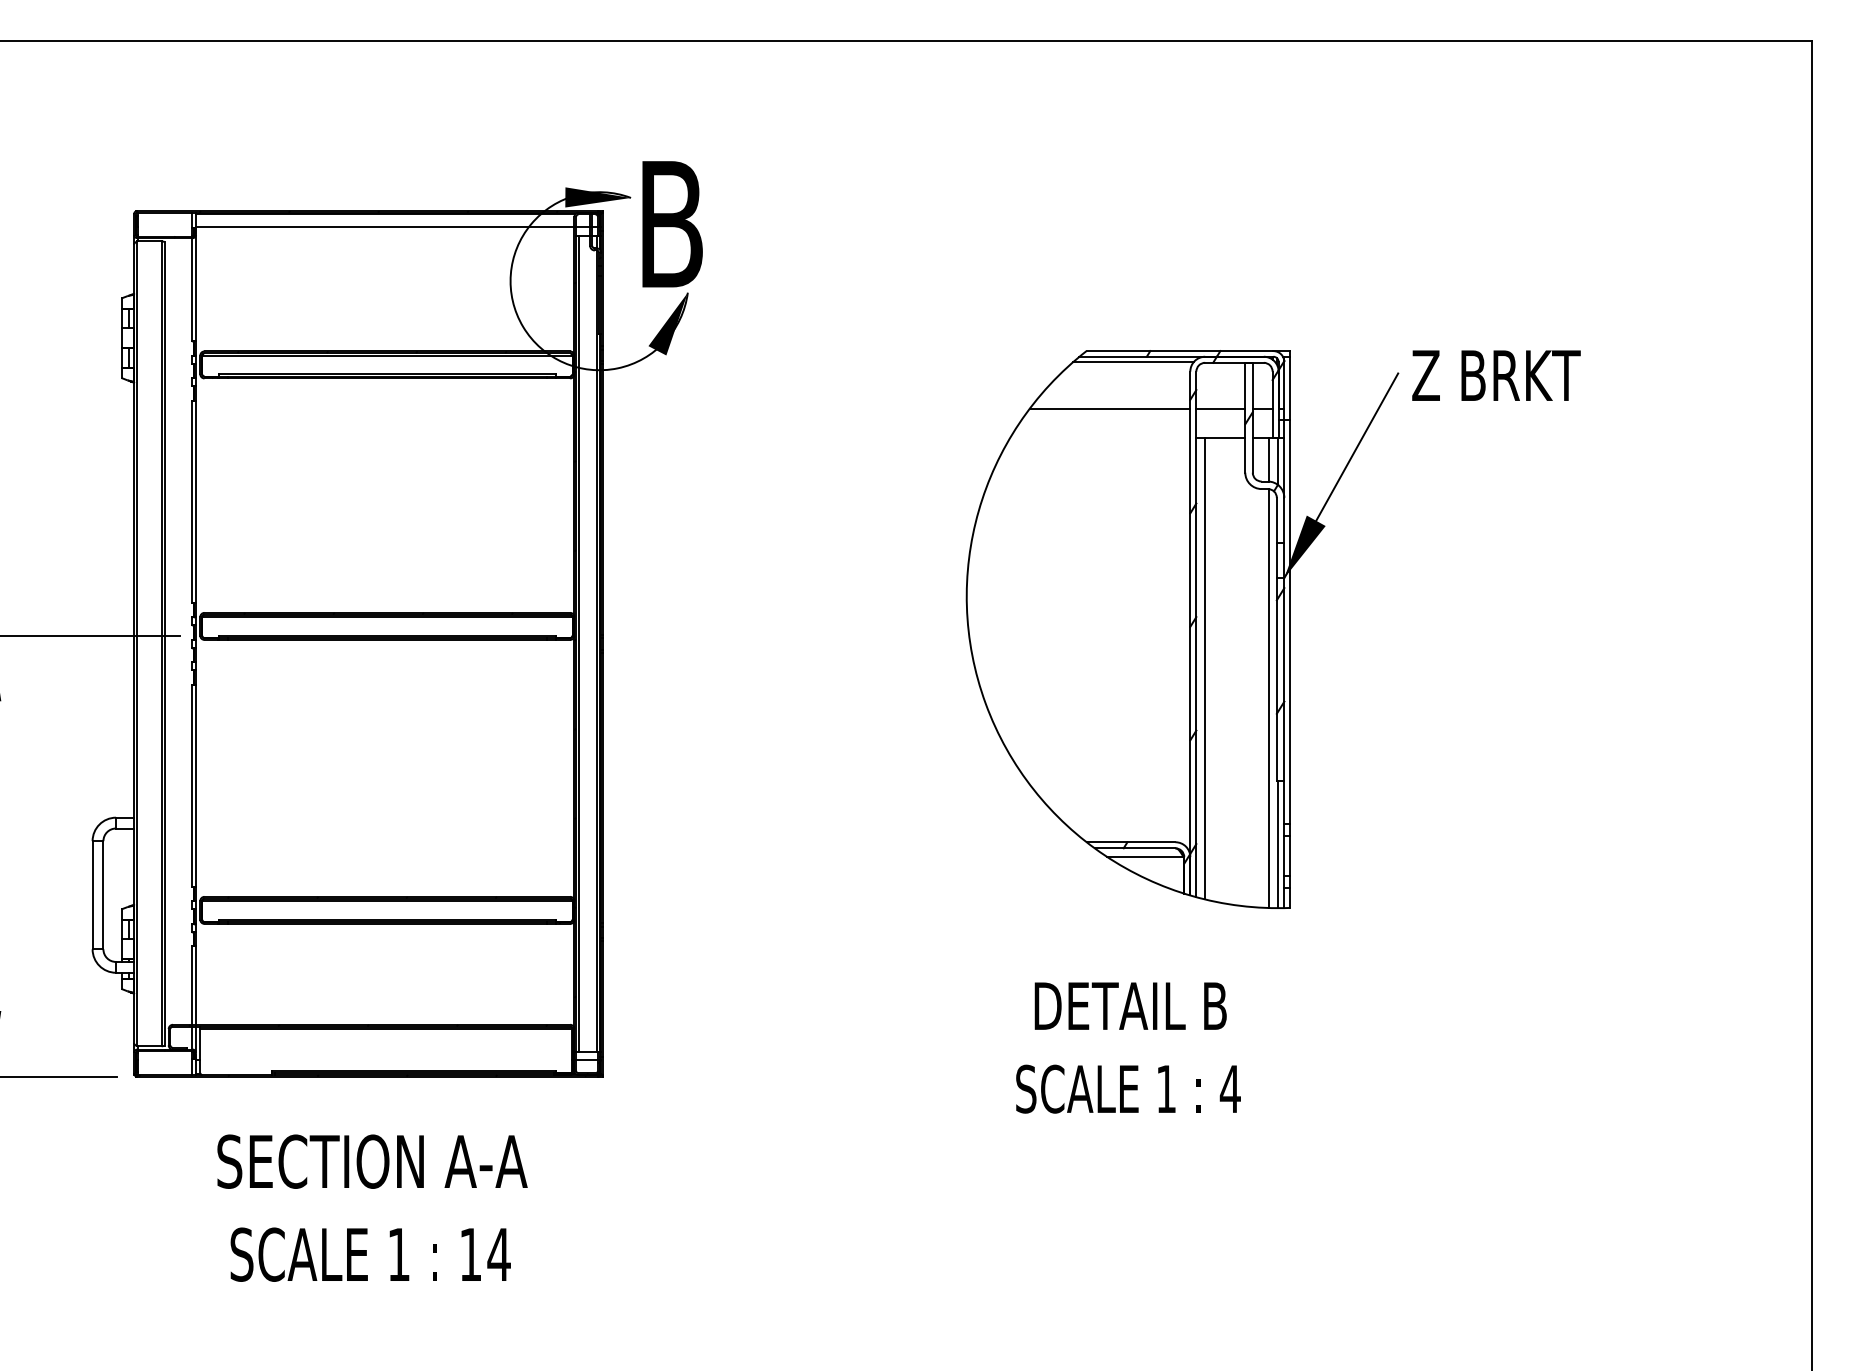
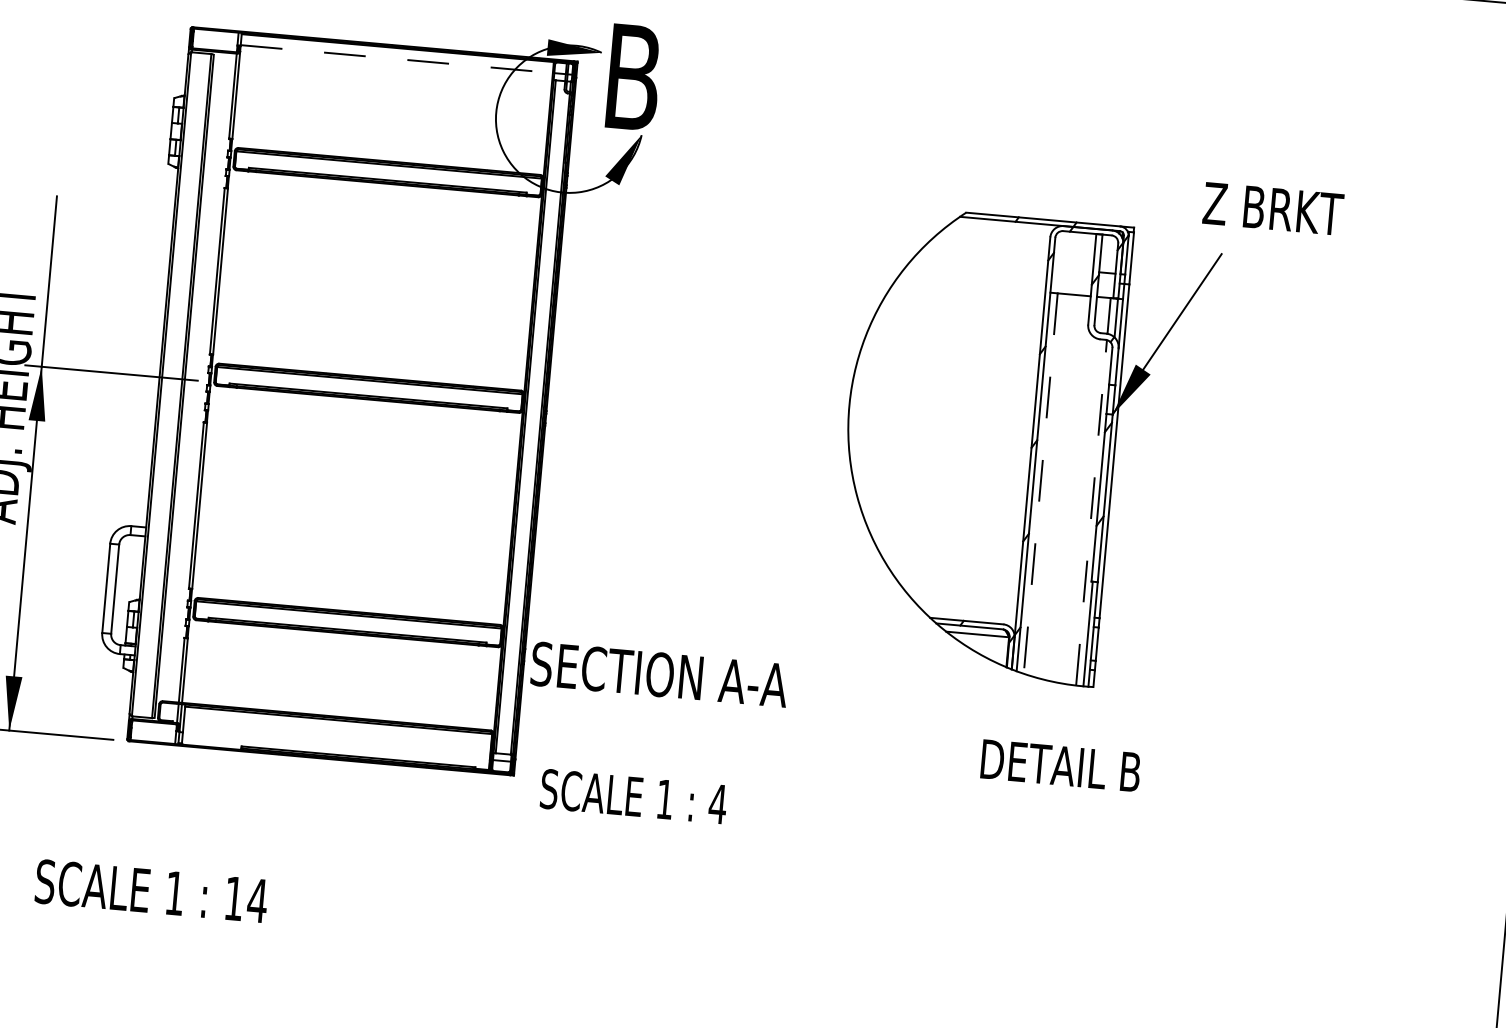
line: (385, 227) -> (397, 59), solid -> dashed
line: (1133, 362) -> (1004, 225), removed
text: (1496, 375) -> (1273, 208), moved
line: (1109, 408) -> (980, 261), removed
line: (1220, 408) -> (1072, 269), removed
line: (1205, 668) -> (1041, 483), solid -> dashed
line: (1269, 698) -> (1091, 512), solid -> dashed
text: (1130, 1005) -> (1060, 765), moved
text: (1128, 1088) -> (633, 796), moved
text: (372, 1161) -> (659, 674), moved
text: (370, 1254) -> (151, 891), moved

